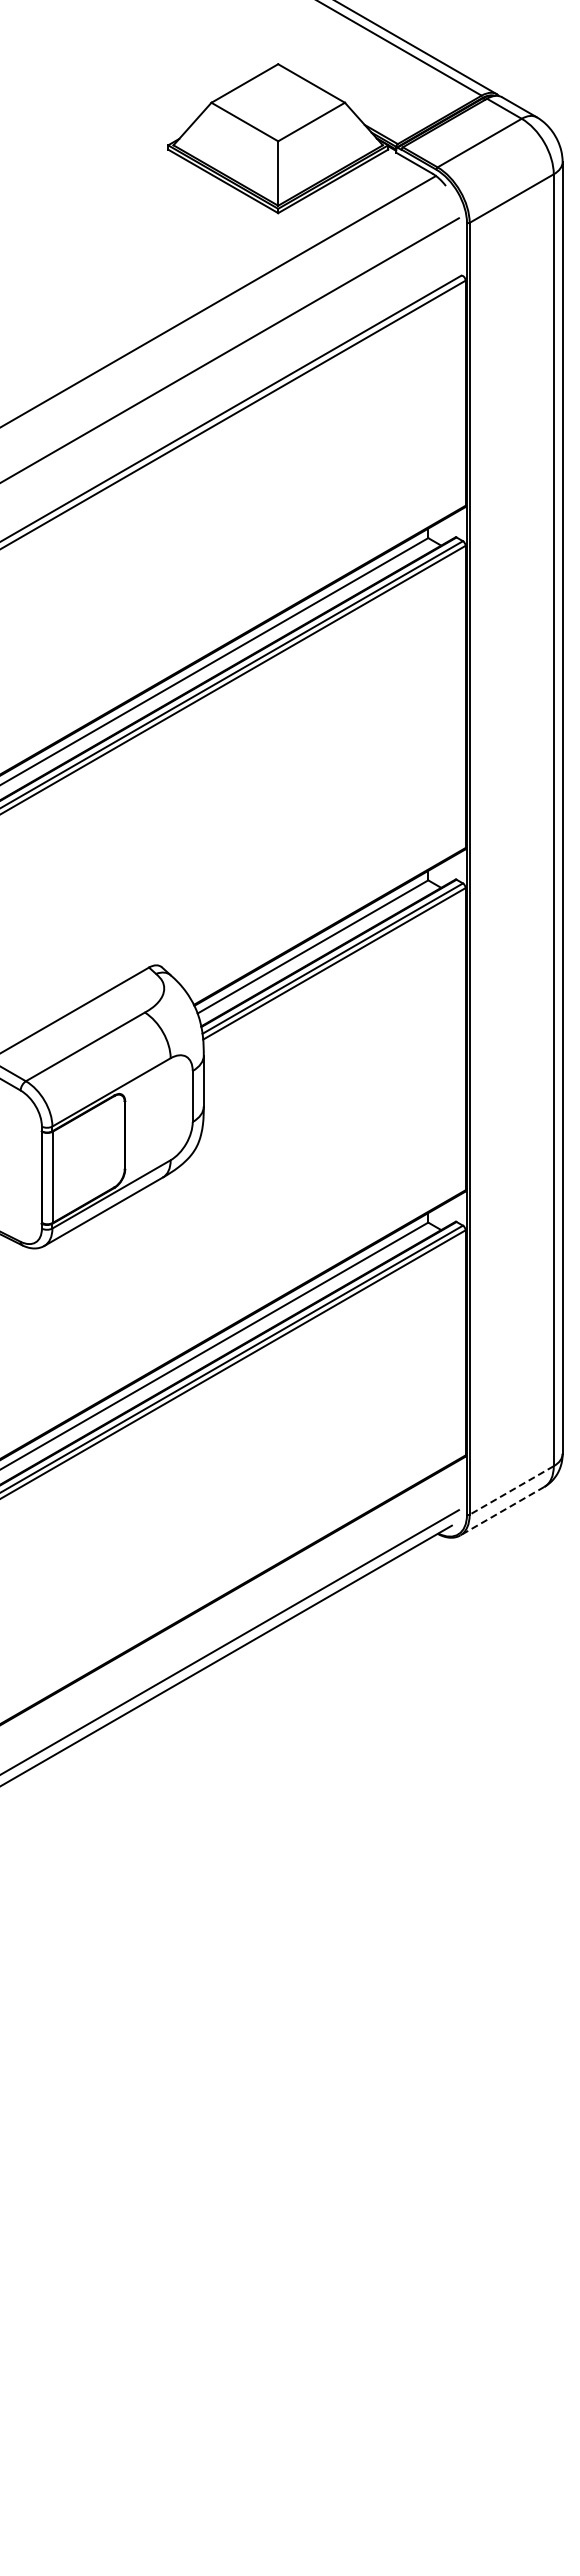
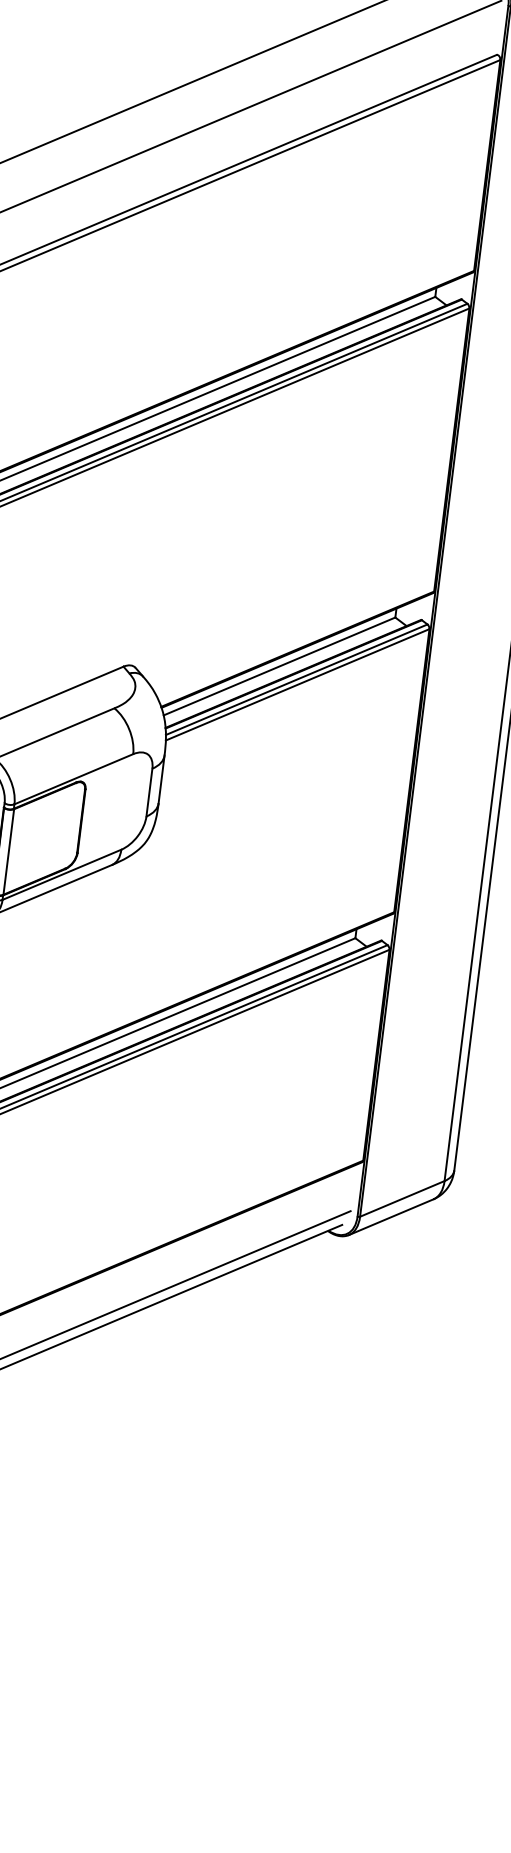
line: (511, 1490) -> (402, 1198), dashed -> solid
line: (502, 1511) -> (391, 1217), dashed -> solid

